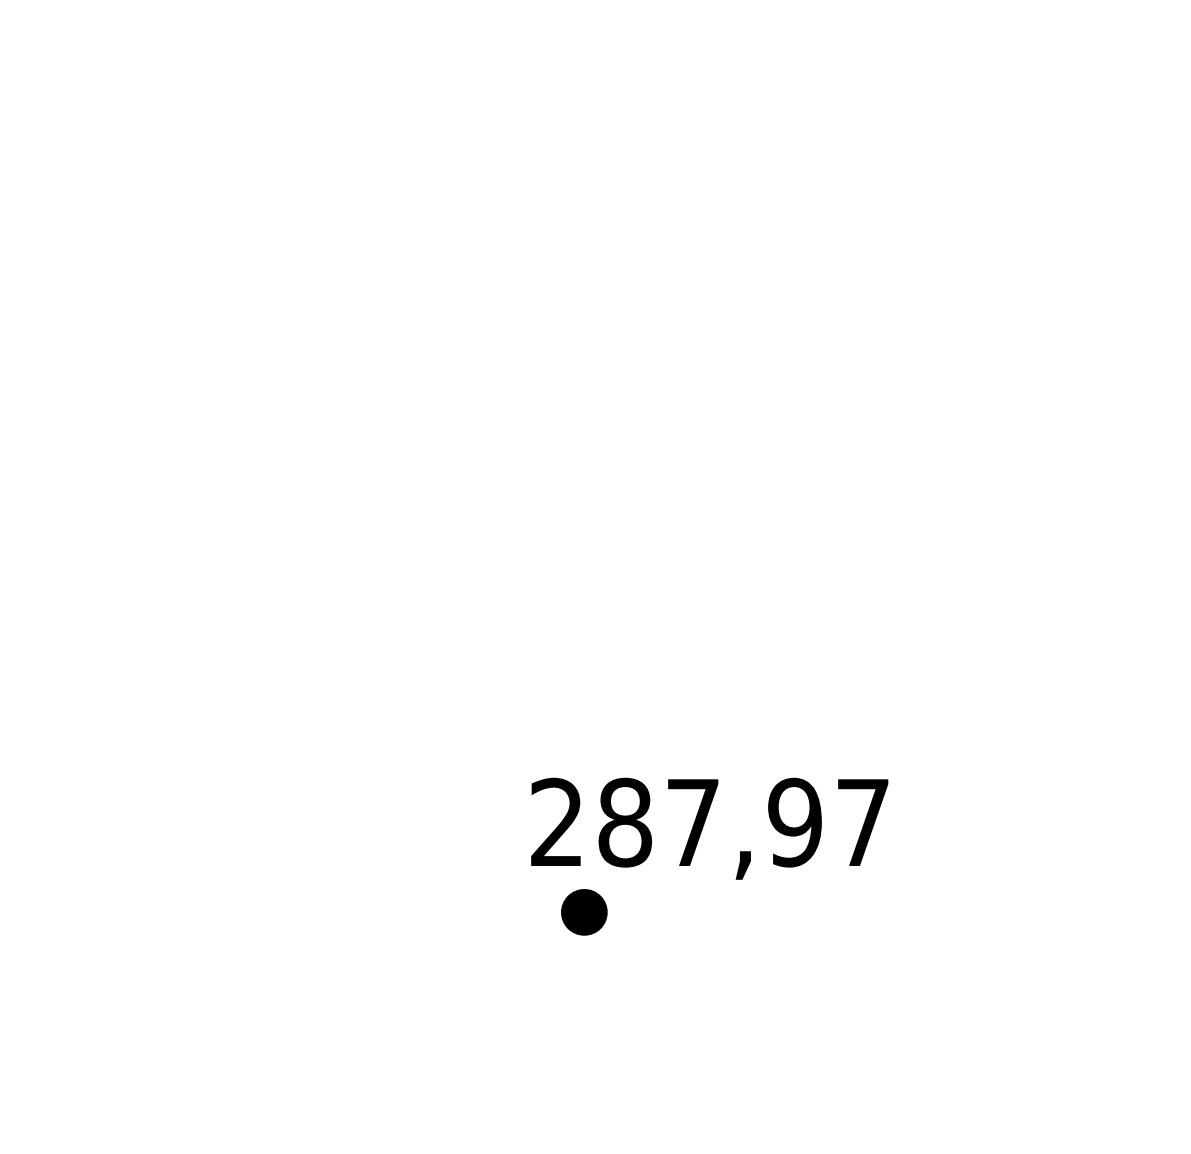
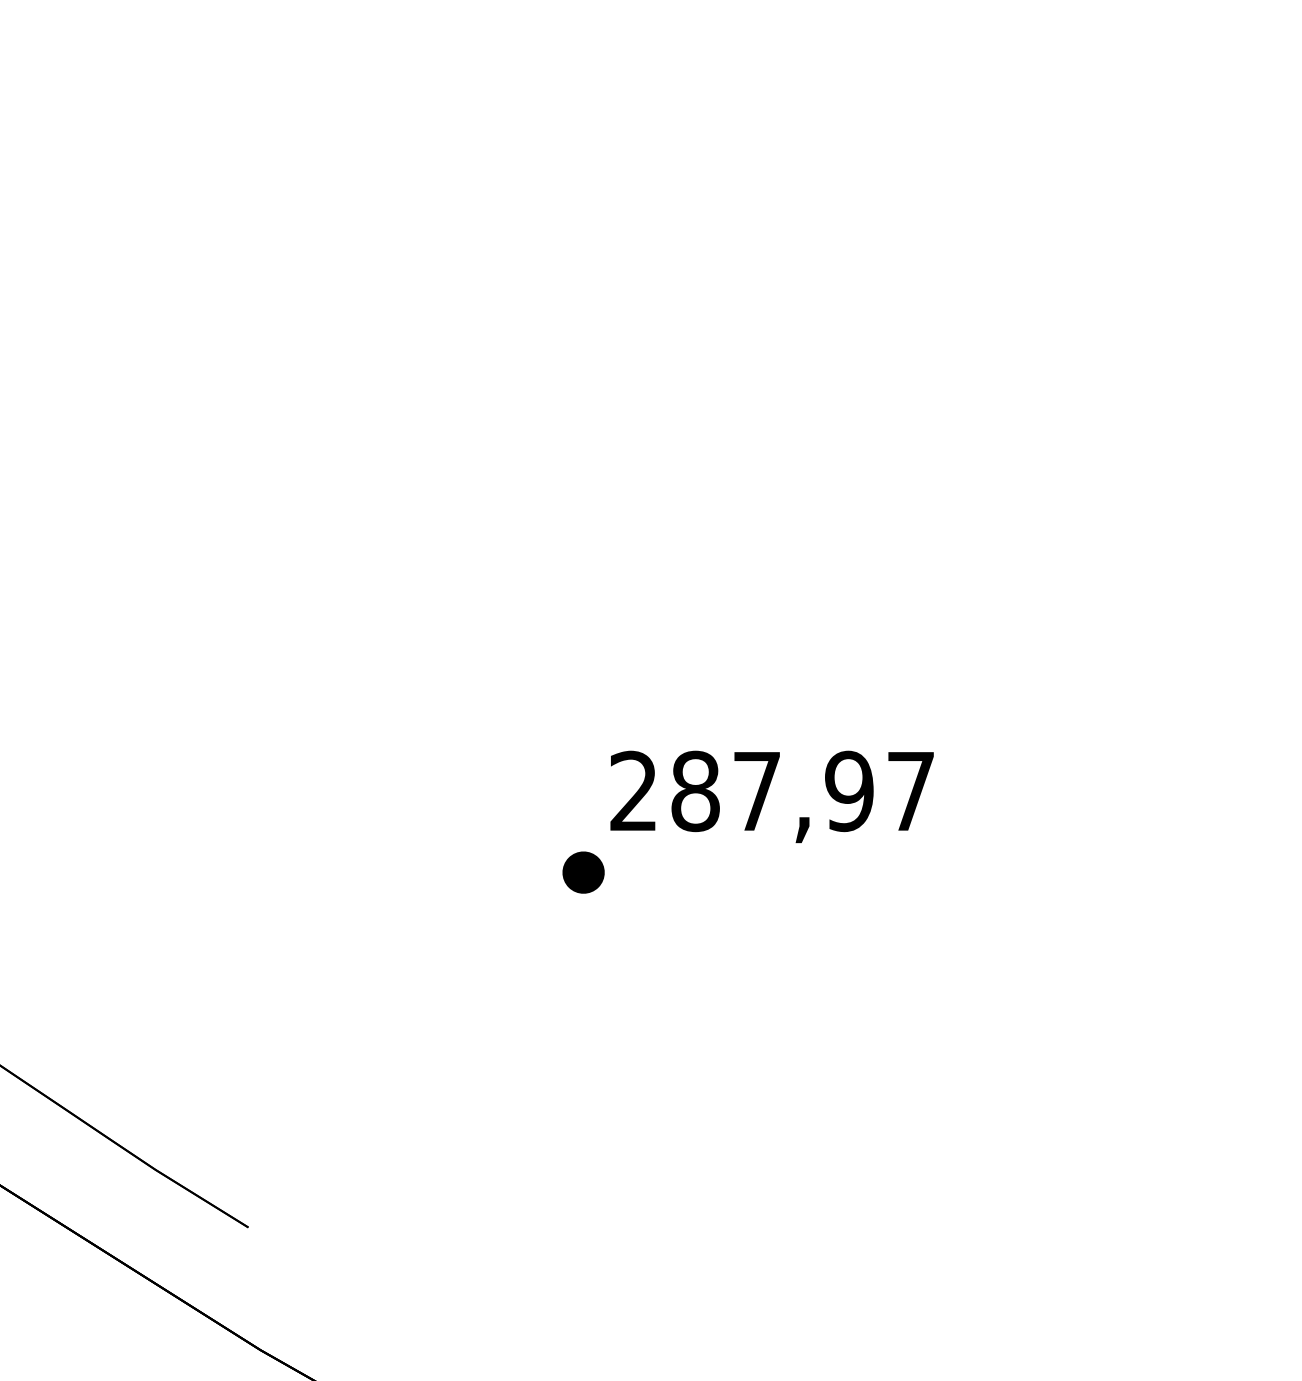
part: (584, 912) -> (583, 872), moved

